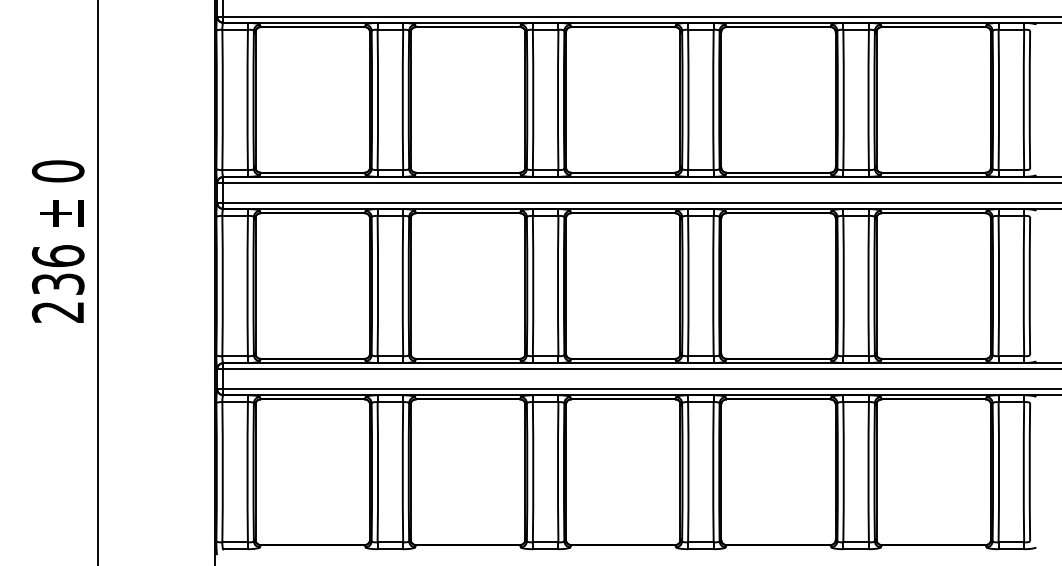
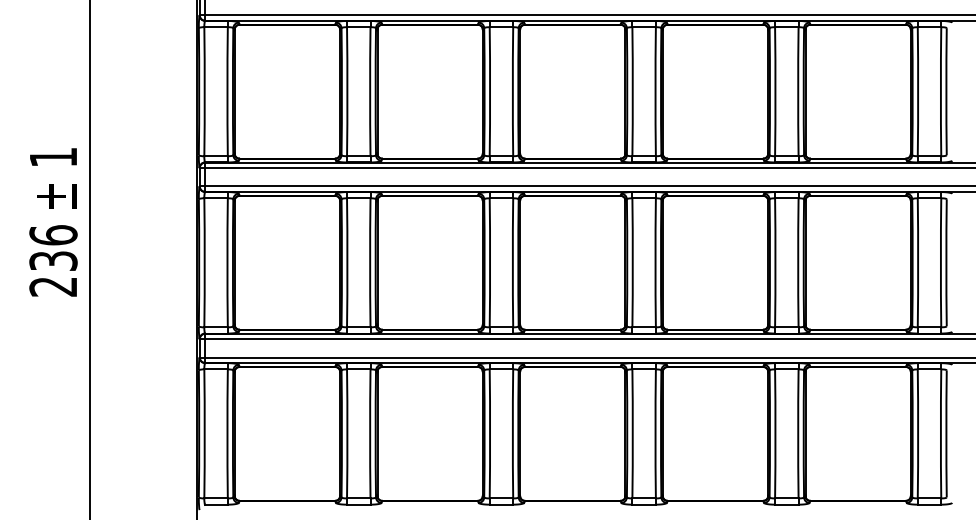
text: (57, 171) -> (52, 157), 0 -> 1

